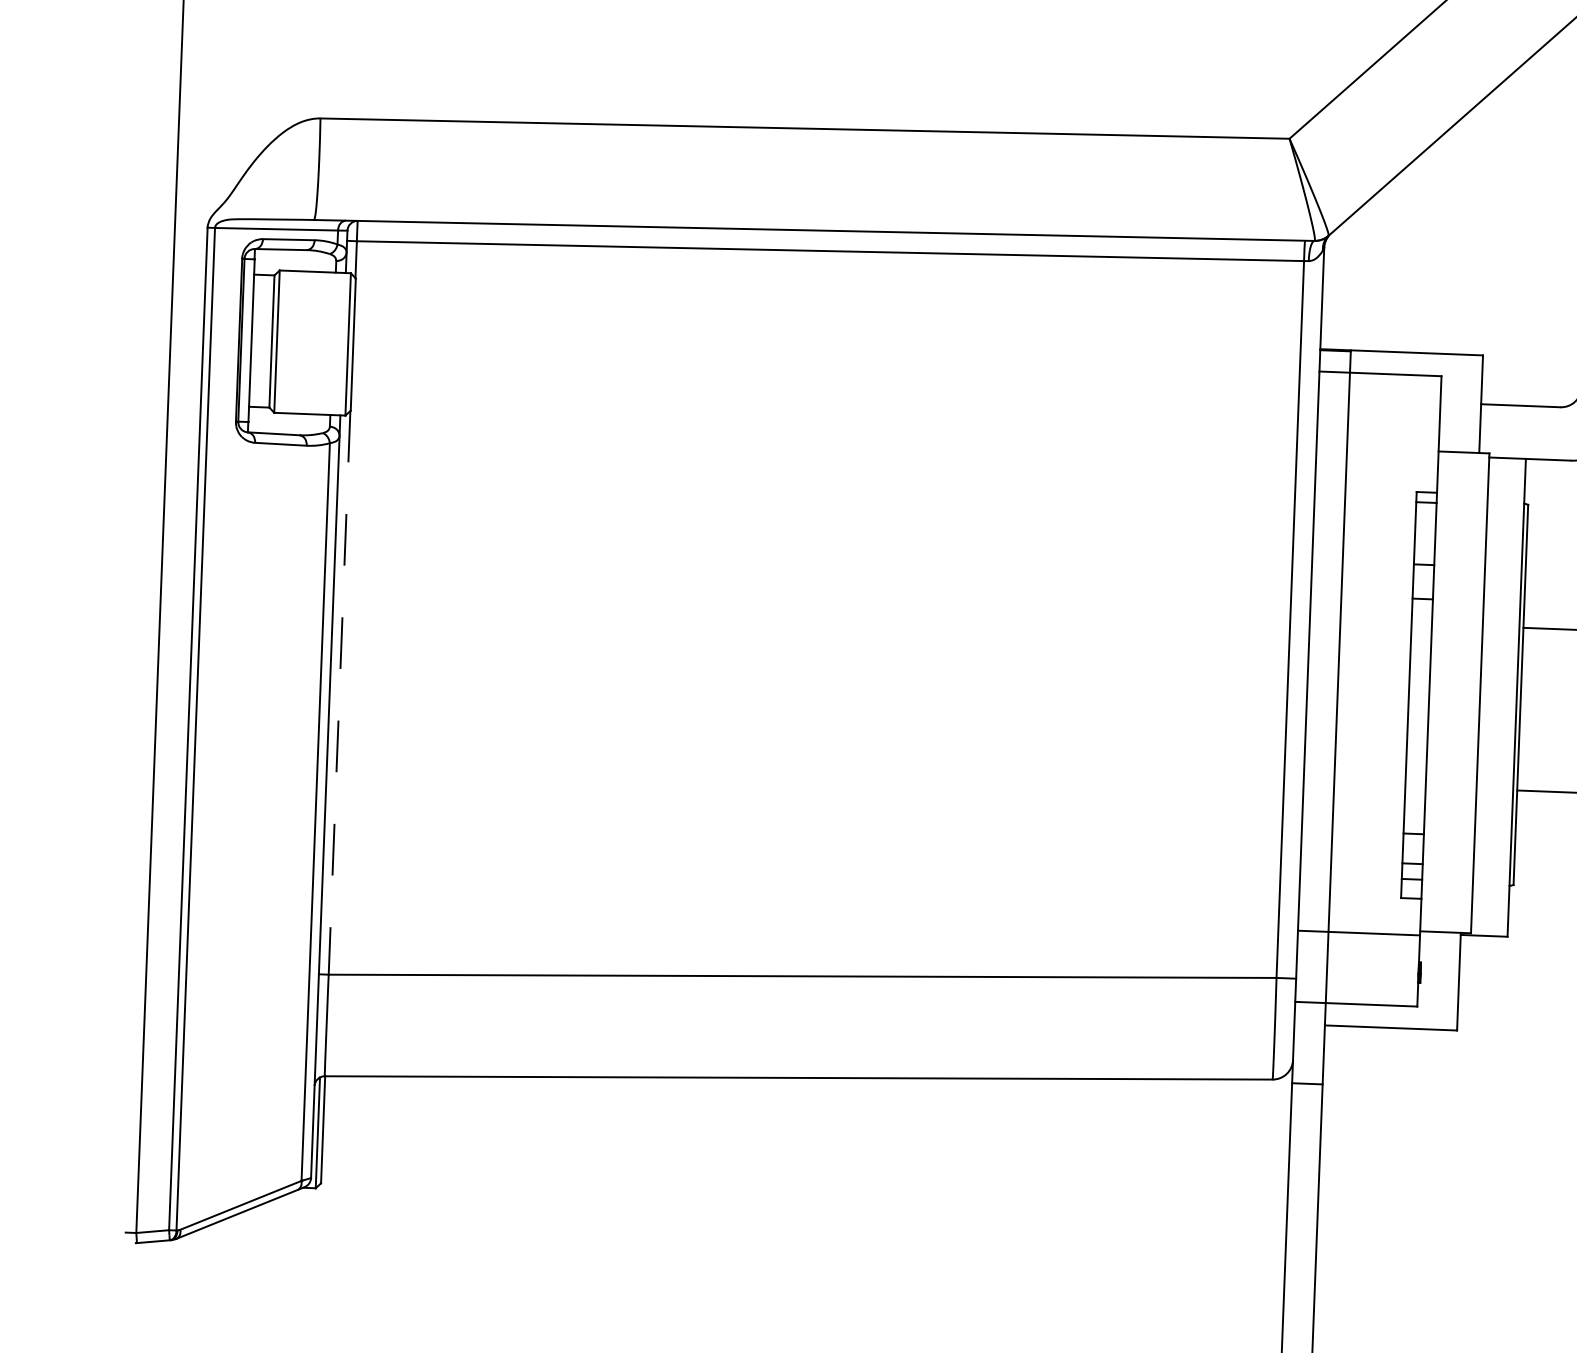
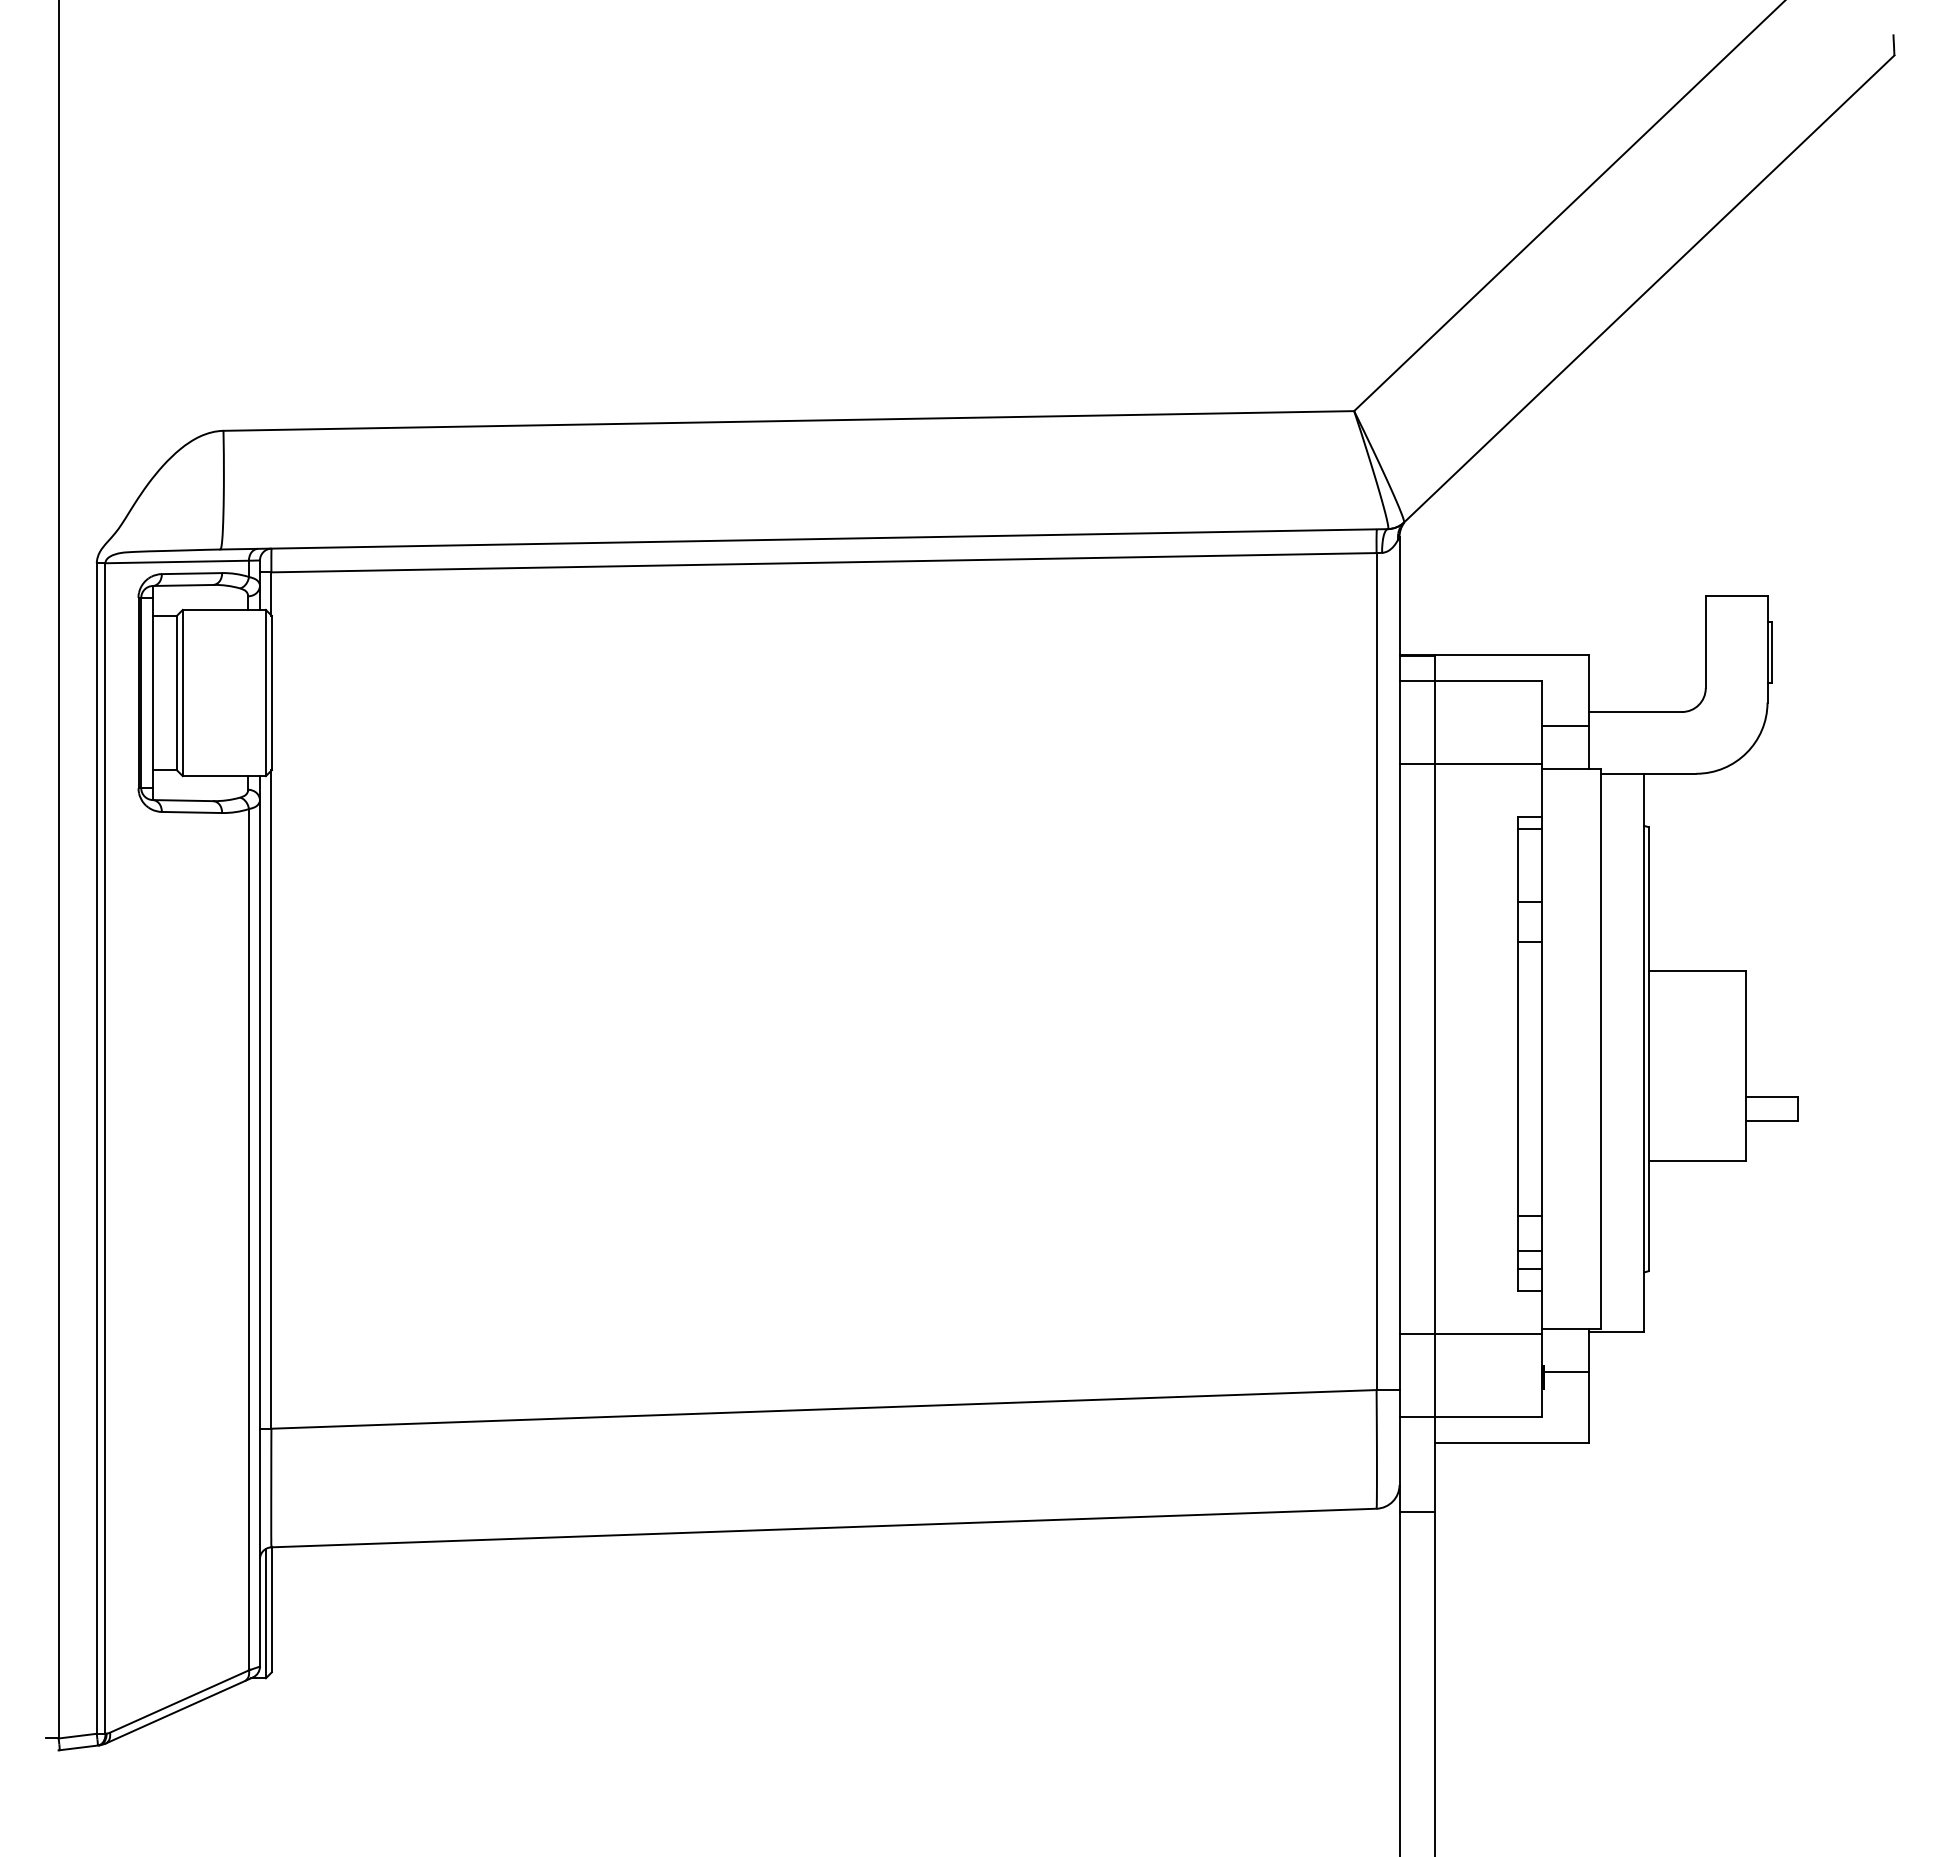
line: (1460, 415) -> (1565, 726), added
line: (1377, 445) -> (1470, 764), added
line: (339, 692) -> (271, 1099), dashed -> solid
line: (1439, 969) -> (1566, 1372), added

